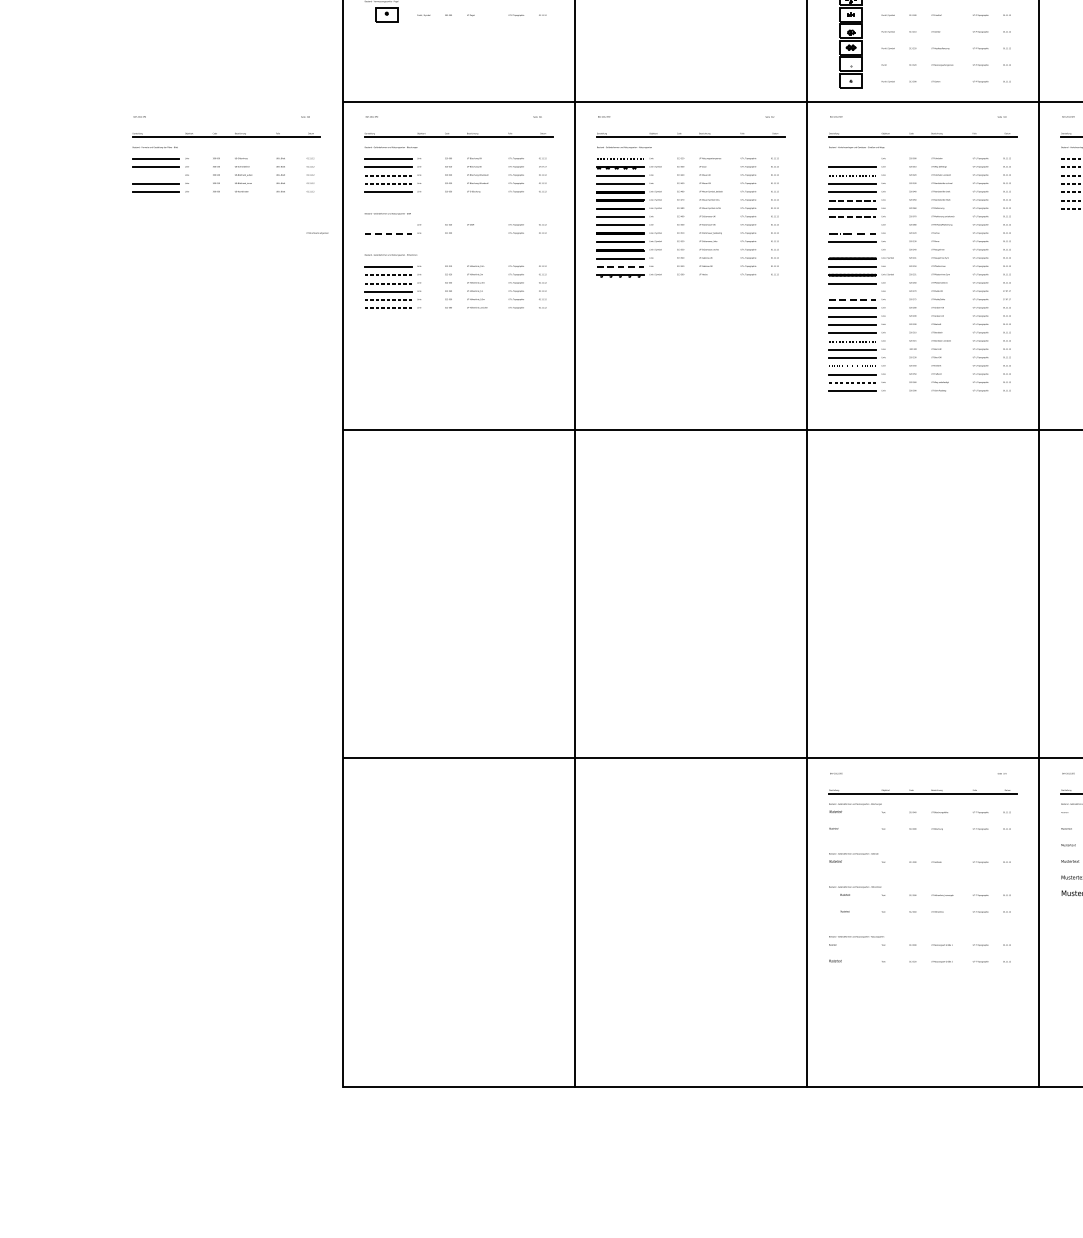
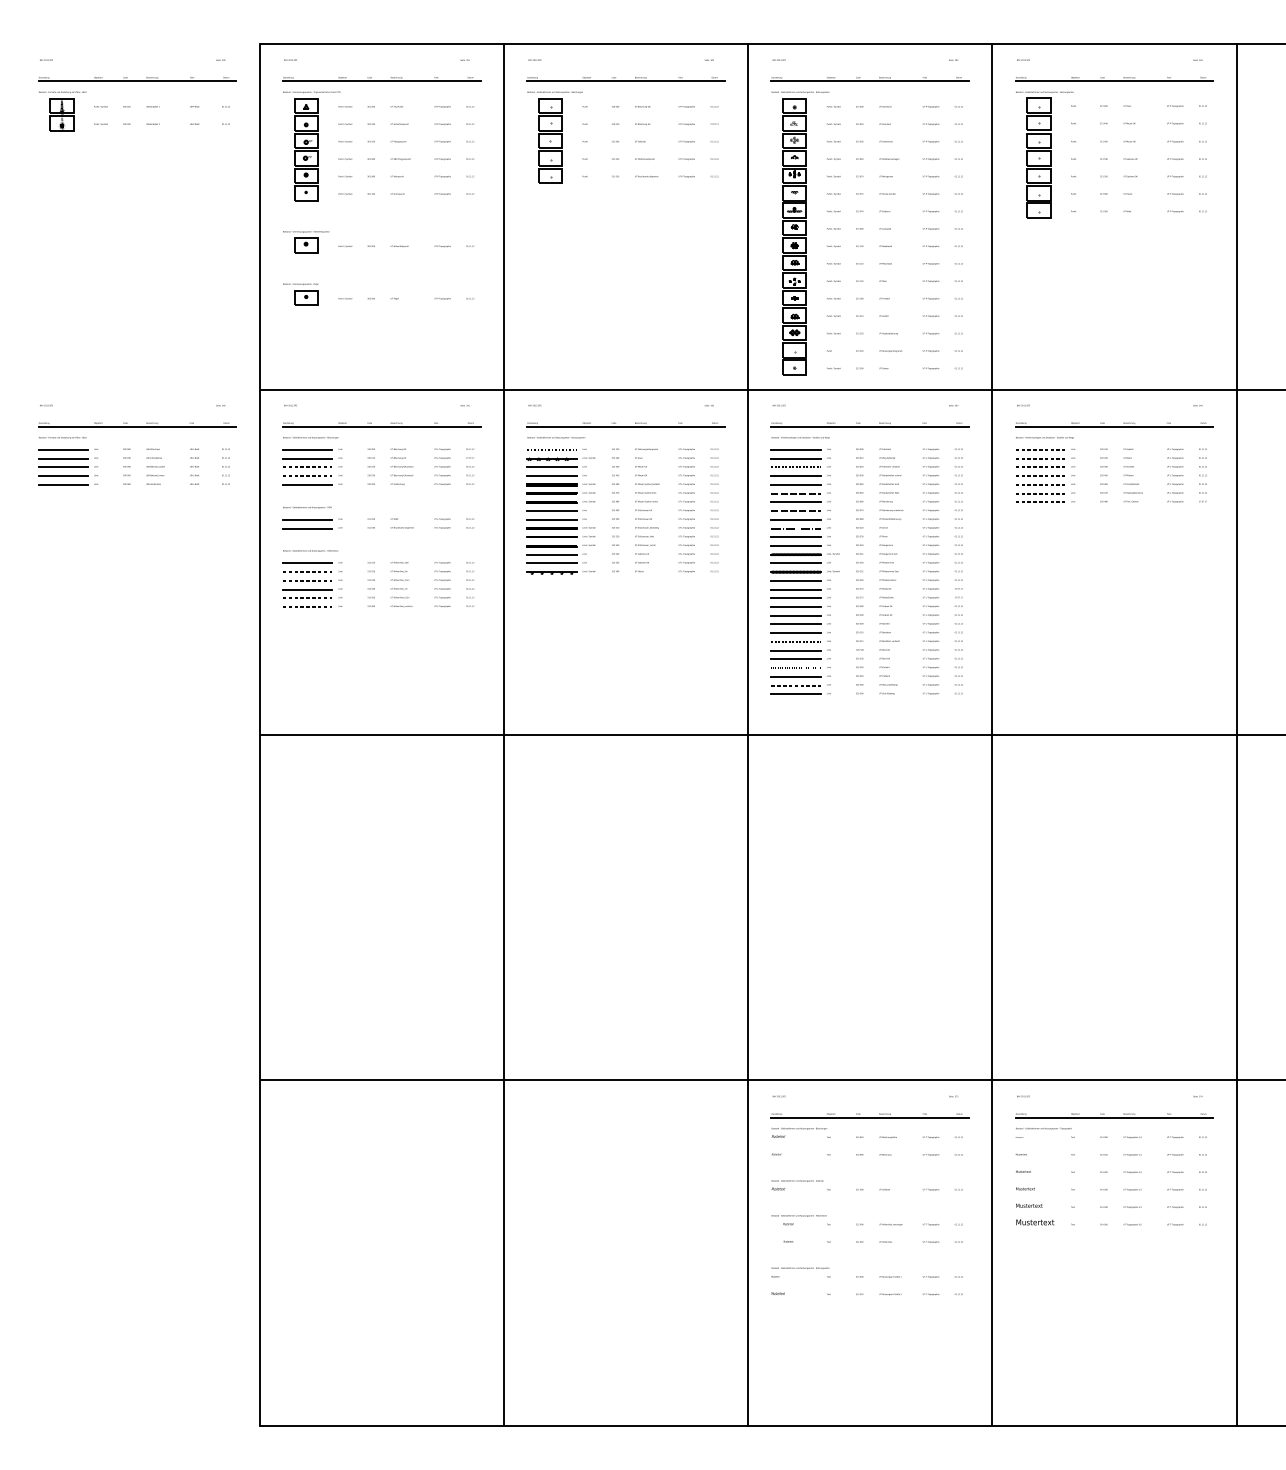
line: (851, 159) -> (795, 450), added
line: (156, 175) -> (63, 467), added
line: (387, 225) -> (307, 519), added
line: (851, 225) -> (795, 519), added
text: (316, 232) -> (401, 527), moved
line: (387, 233) -> (307, 528), dashed -> solid
line: (851, 249) -> (795, 545), added
line: (619, 267) -> (551, 563), dashed -> solid
line: (851, 291) -> (795, 589), added
line: (852, 300) -> (796, 598), dashed -> solid

